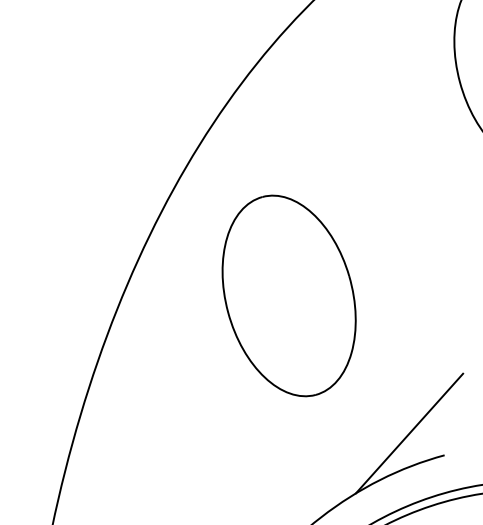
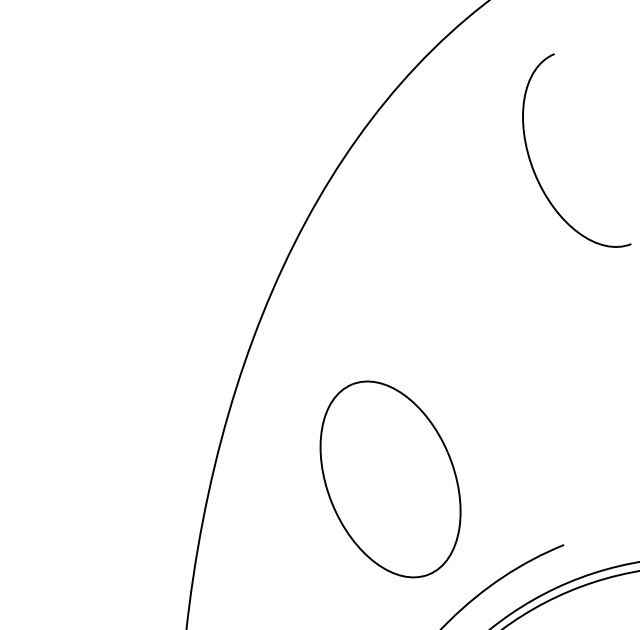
part: (289, 295) -> (390, 479), moved
line: (409, 433) -> (526, 527), removed

